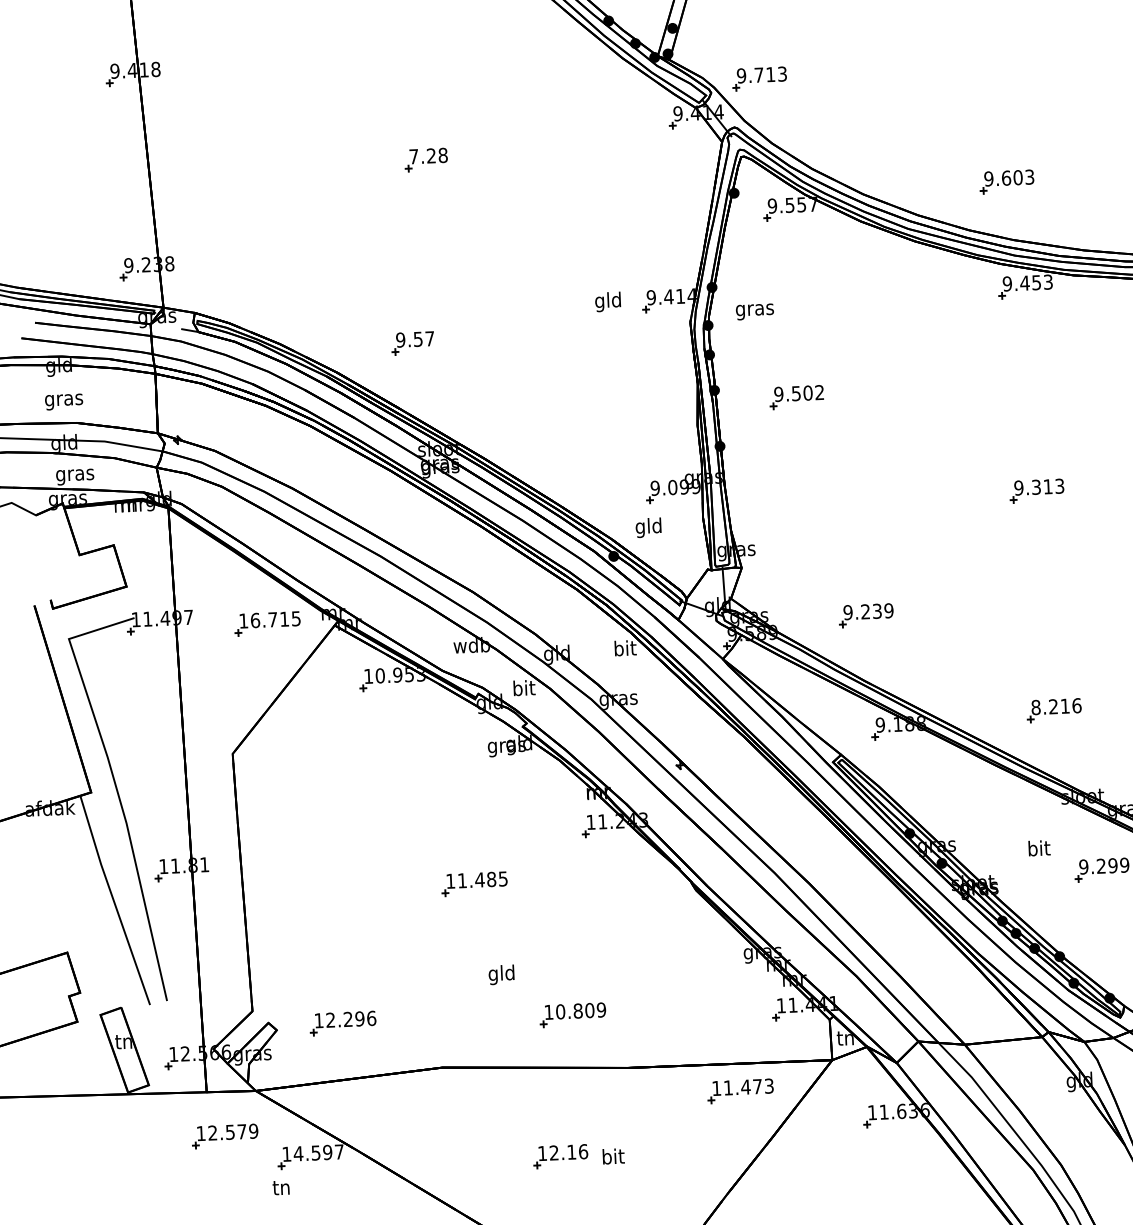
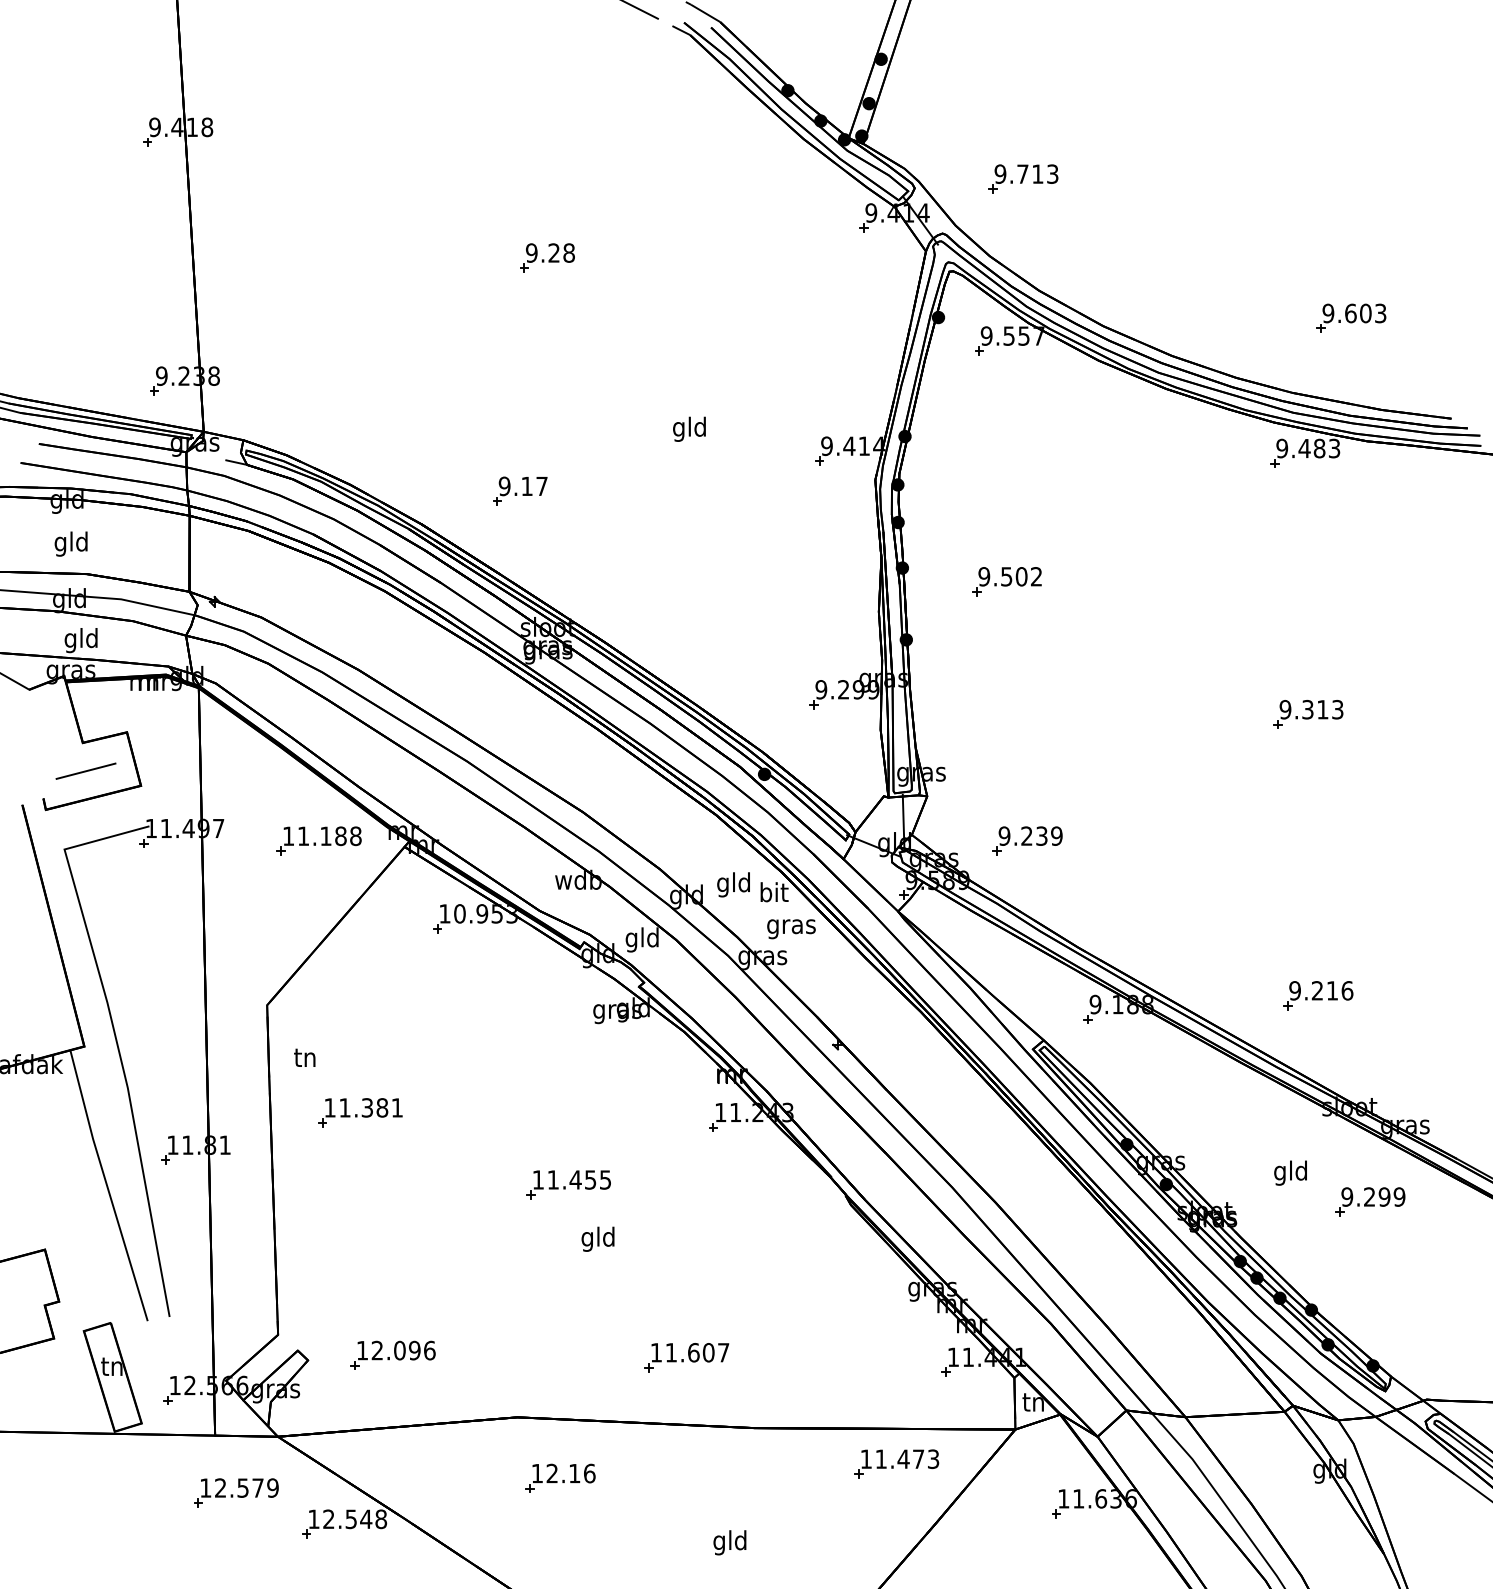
part: (759, 78) -> (1023, 178), moved
text: (413, 156) -> (531, 252), 7.28 -> 9.28
part: (1007, 181) -> (1351, 317), moved
text: (1036, 282) -> (1319, 448), 9.453 -> 9.483
text: (608, 301) -> (689, 428), moved
text: (755, 312) -> (791, 929), moved
text: (417, 339) -> (526, 486), 9.57 -> 9.17
text: (63, 399) -> (71, 543), gras -> gld
text: (75, 475) -> (81, 640), gras -> gld
text: (672, 487) -> (843, 689), 9.099 -> 9.299
text: (648, 527) -> (733, 884), moved
line: (82, 576) -> (85, 770), added
part: (866, 615) -> (1027, 840), moved
text: (275, 619) -> (329, 836), 16.715 -> 11.188
text: (523, 689) -> (641, 939), bit -> gld
text: (1035, 707) -> (1294, 990), 8.216 -> 9.216
part: (309, 834) -> (360, 1112), added
text: (1038, 849) -> (1290, 1172), bit -> gld
text: (491, 879) -> (590, 1179), 11.485 -> 11.455
text: (501, 974) -> (597, 1238), moved
text: (581, 1010) -> (697, 1352), 10.809 -> 11.607
text: (347, 1019) -> (399, 1350), 12.296 -> 12.096
text: (318, 1153) -> (354, 1519), 14.597 -> 12.548
part: (560, 1155) -> (560, 1477), moved
text: (612, 1158) -> (729, 1542), bit -> gld
text: (280, 1187) -> (304, 1057), moved

